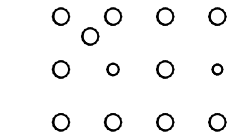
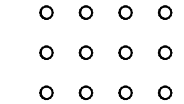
part: (90, 36) -> (68, 27), removed
part: (112, 69) -> (85, 52), size x1.43
part: (217, 69) -> (165, 52), size x1.67

